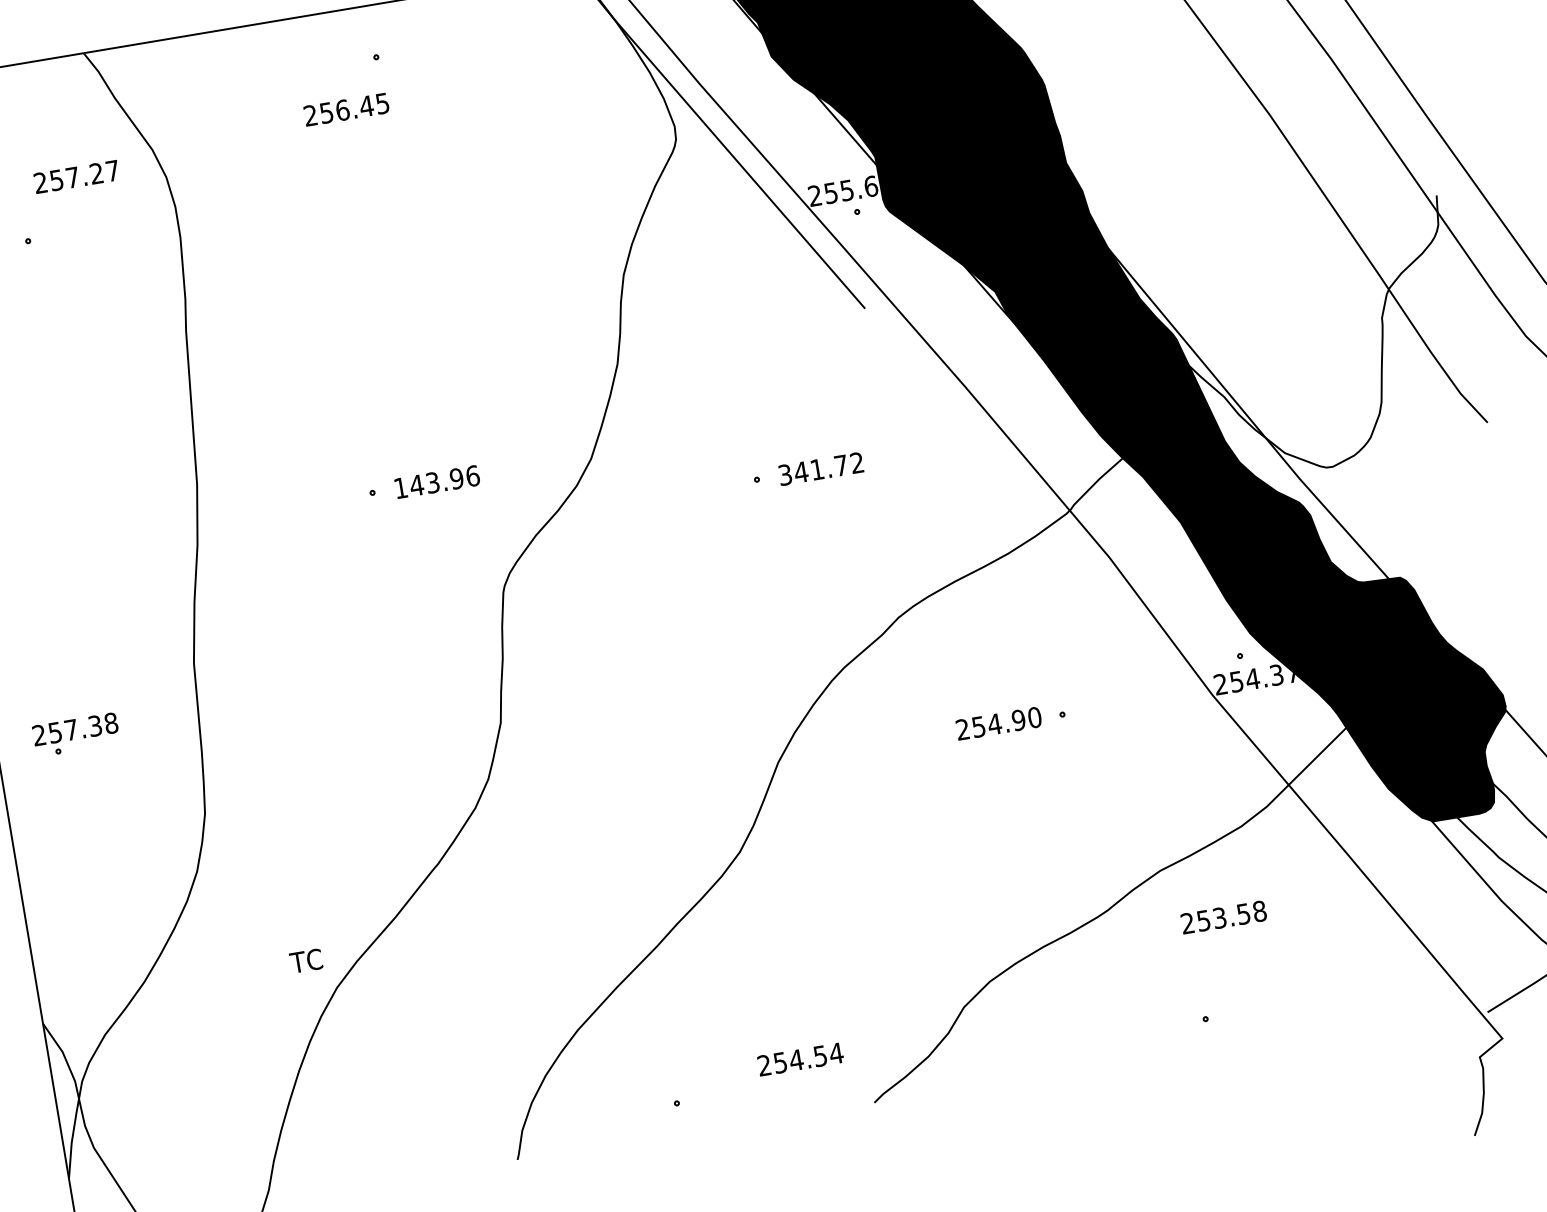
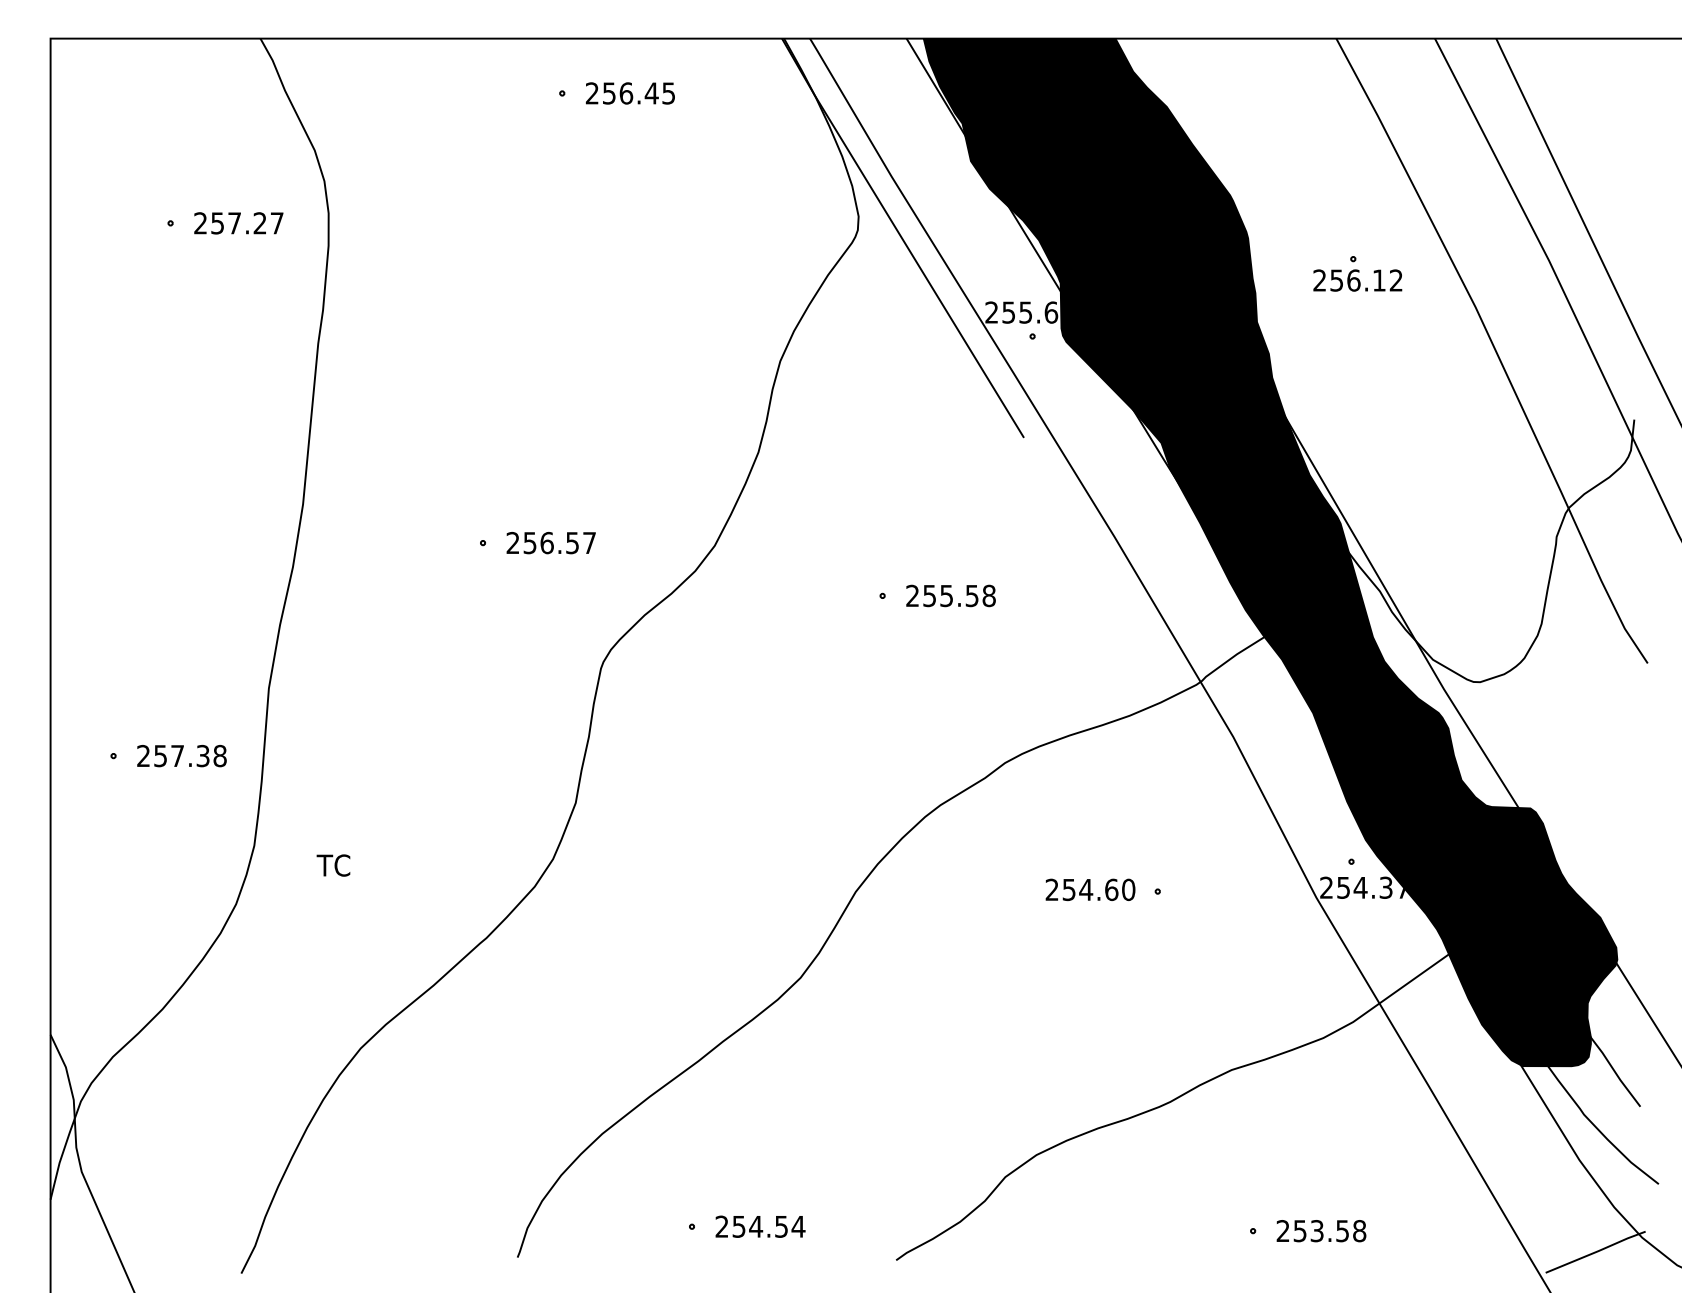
part: (1153, 101) -> (1357, 273), added
text: (346, 109) -> (630, 93), moved
text: (76, 177) -> (238, 223), moved
text: (820, 468) -> (950, 595), 341.72 -> 255.58
text: (436, 481) -> (551, 542), 143.96 -> 256.57
text: (1018, 719) -> (1111, 889), 254.90 -> 254.60
text: (74, 728) -> (181, 755), moved
text: (1223, 917) -> (1321, 1231), moved
text: (306, 961) -> (333, 865), moved
text: (800, 1059) -> (760, 1226), moved

